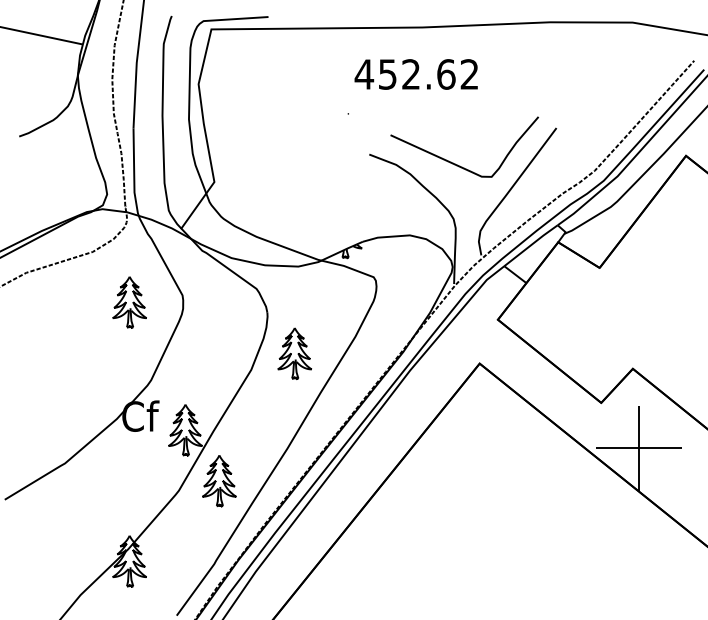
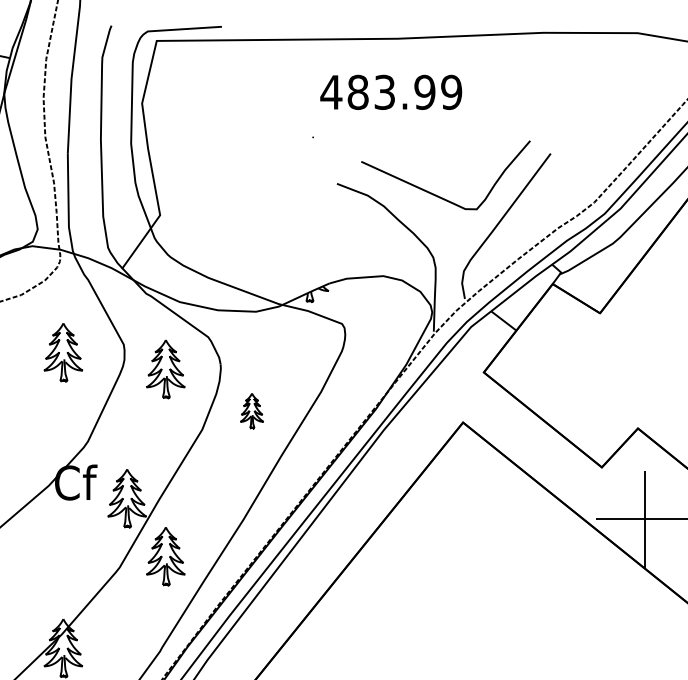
text: (428, 74) -> (404, 92), 452.62 -> 483.99
part: (219, 317) -> (165, 369), added
part: (294, 353) -> (251, 410), size x0.6

